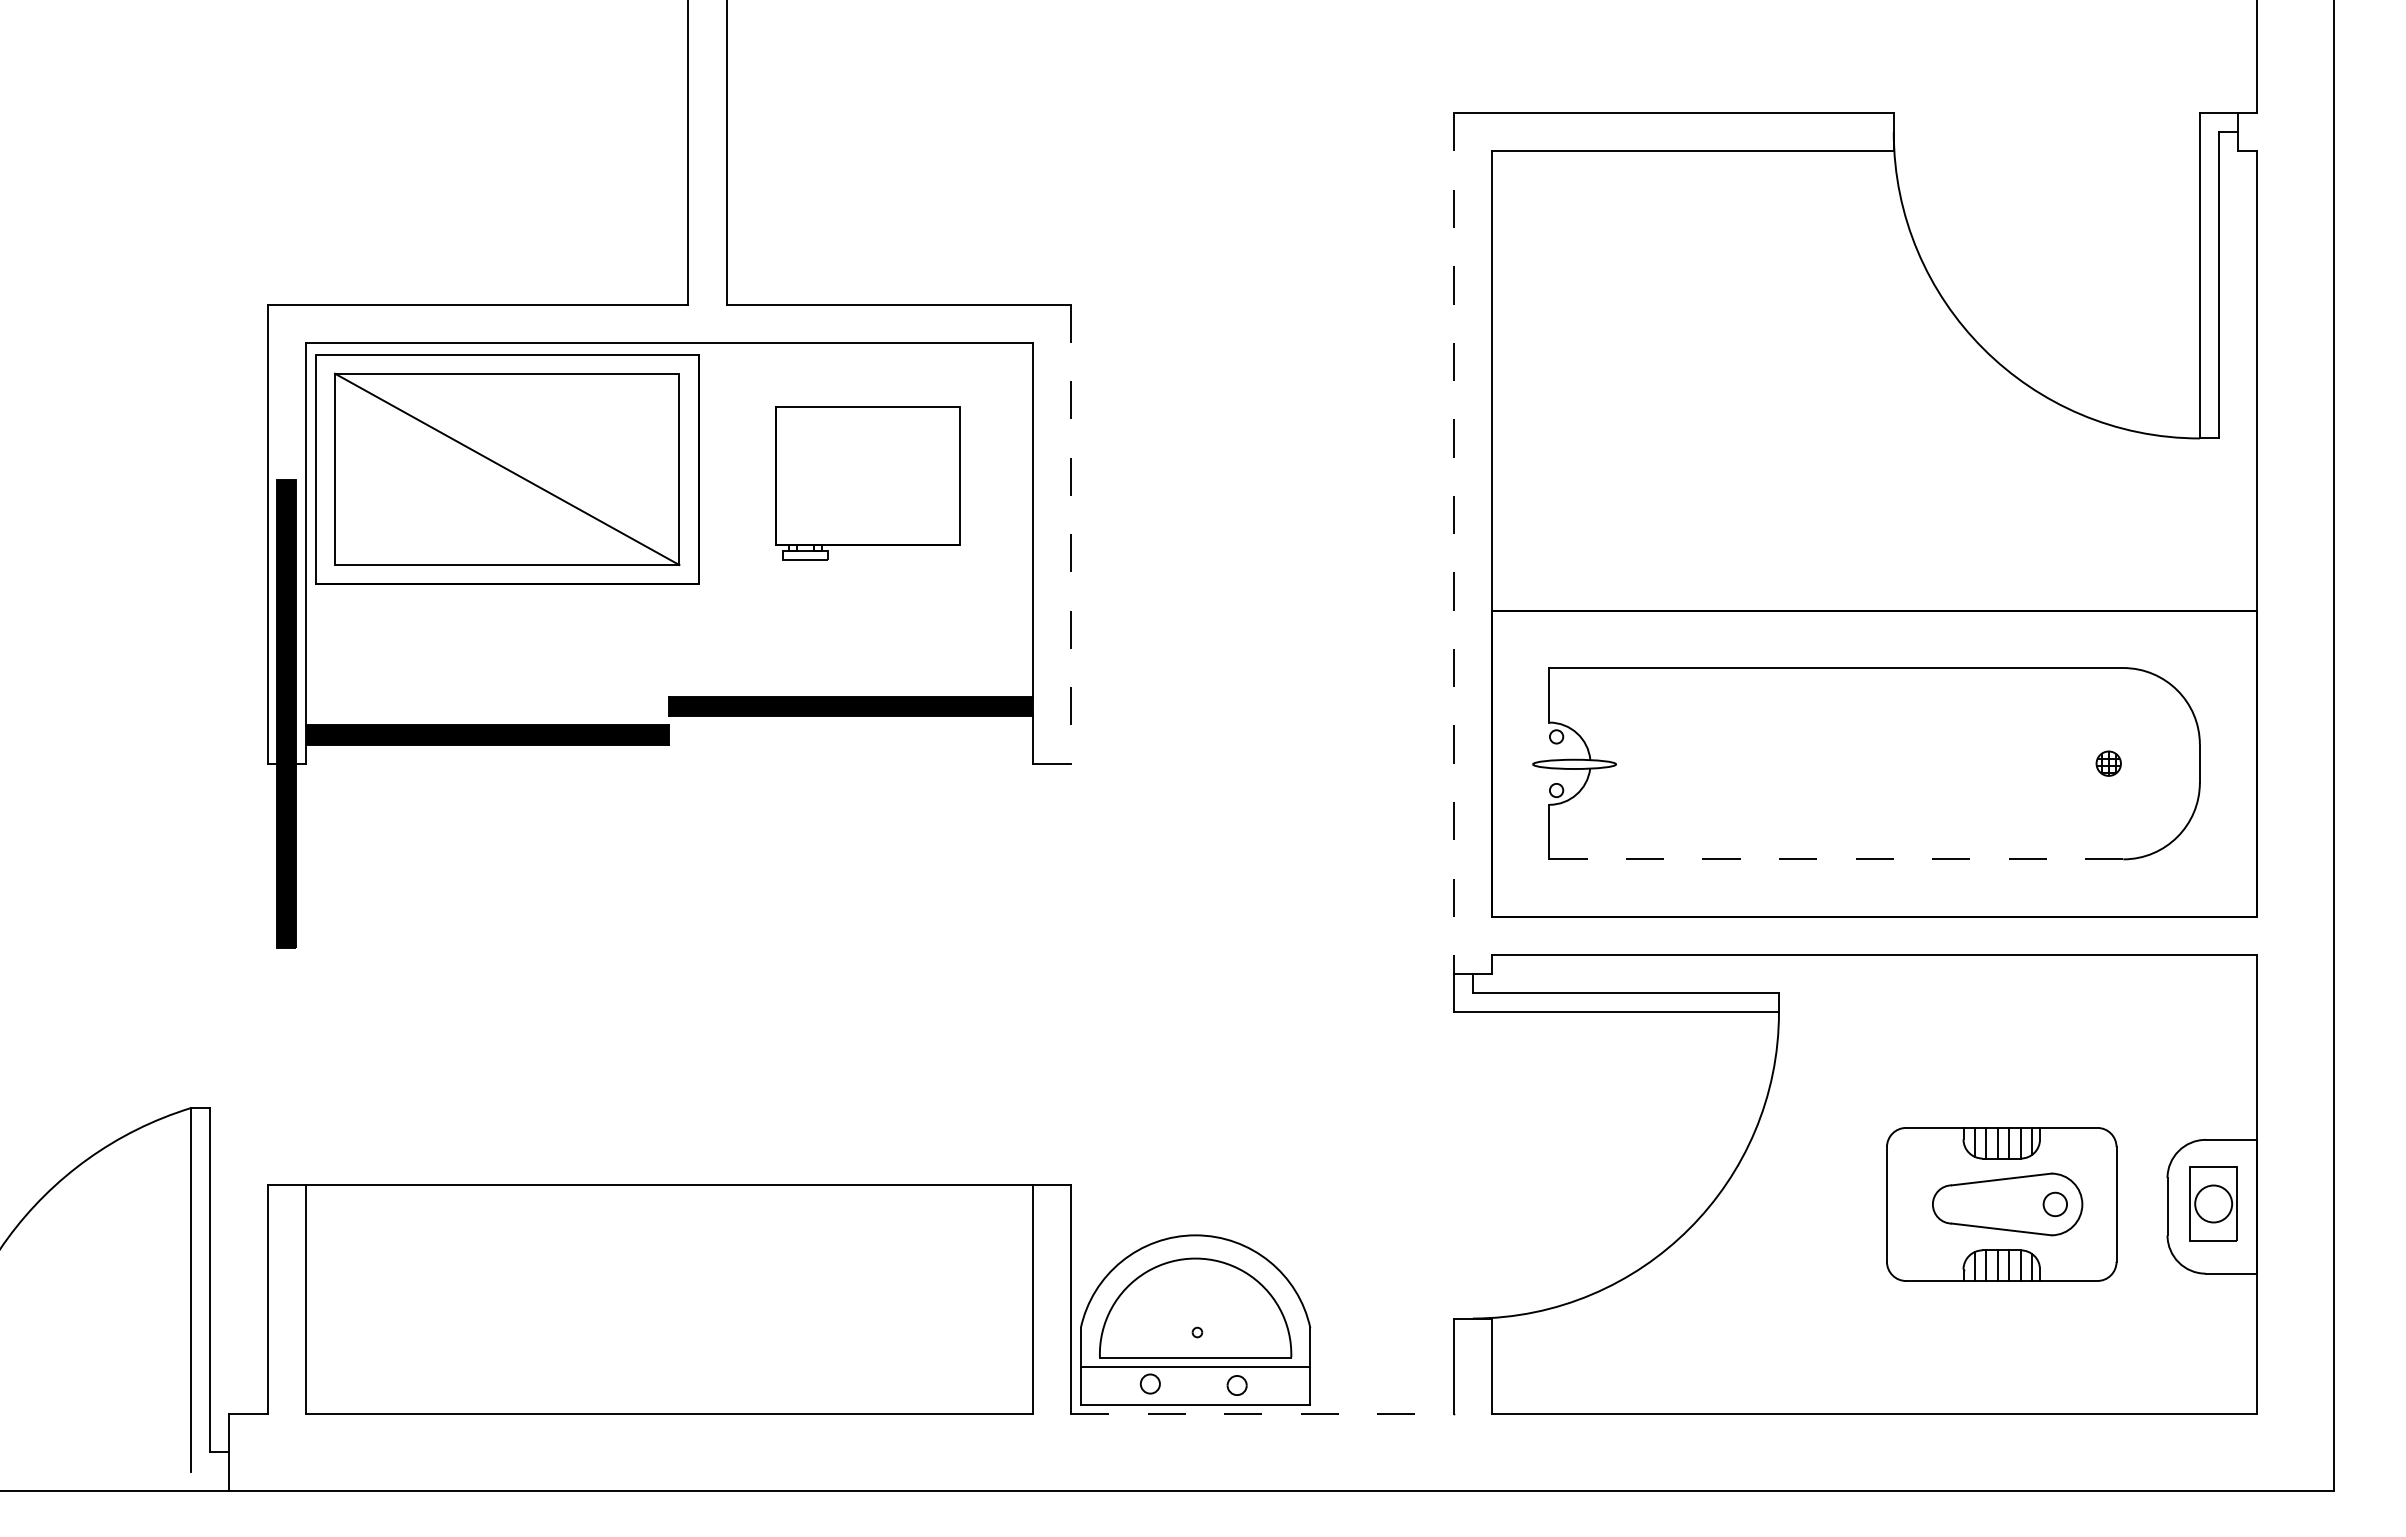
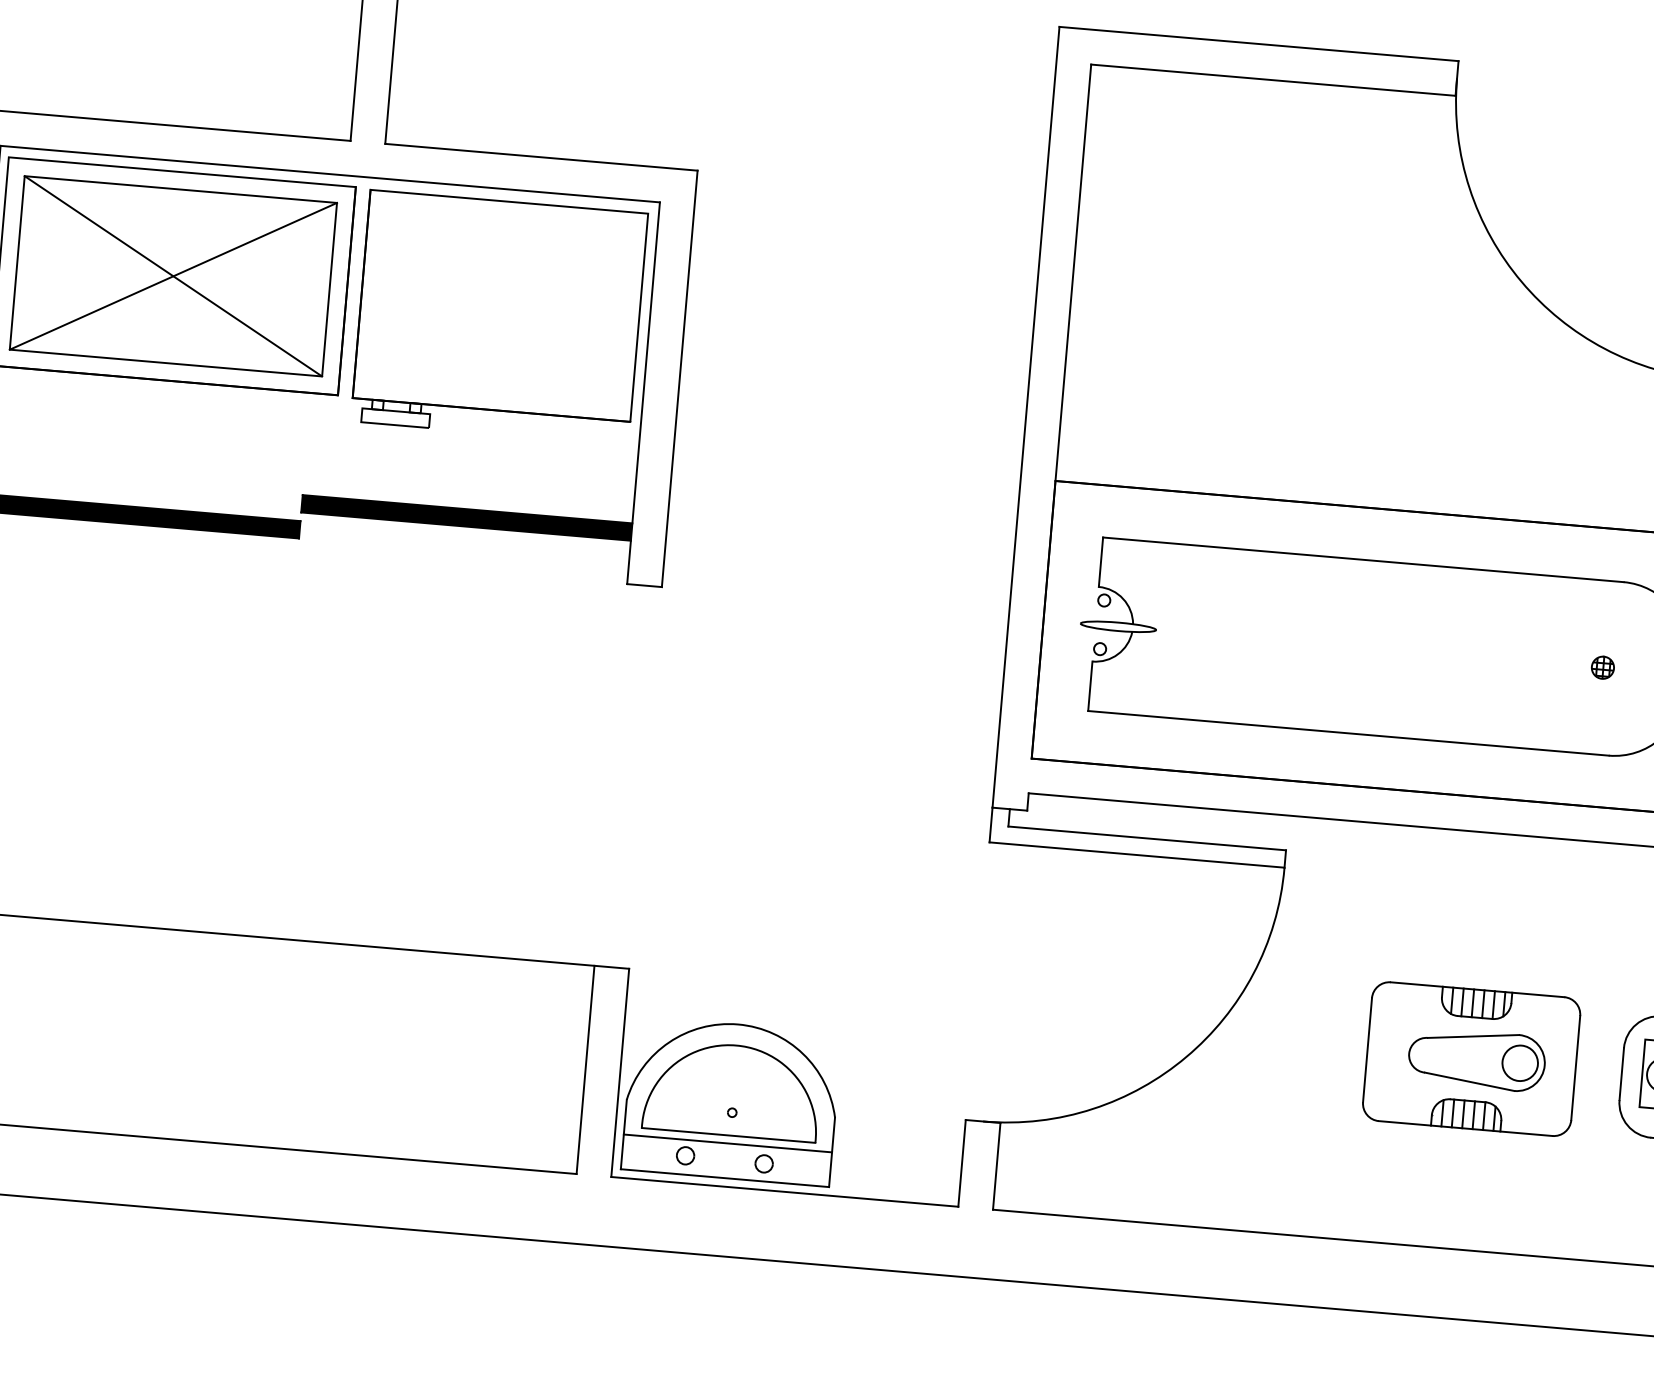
line: (507, 469) -> (173, 276), added
part: (867, 483) -> (499, 317), size x1.67
line: (1071, 534) -> (680, 379), dashed -> solid
line: (1453, 544) -> (1025, 418), dashed -> solid
line: (1836, 859) -> (1348, 733), dashed -> solid
circle: (2054, 1203) -> (1519, 1062), size x1.67
line: (1262, 1414) -> (784, 1192), dashed -> solid

